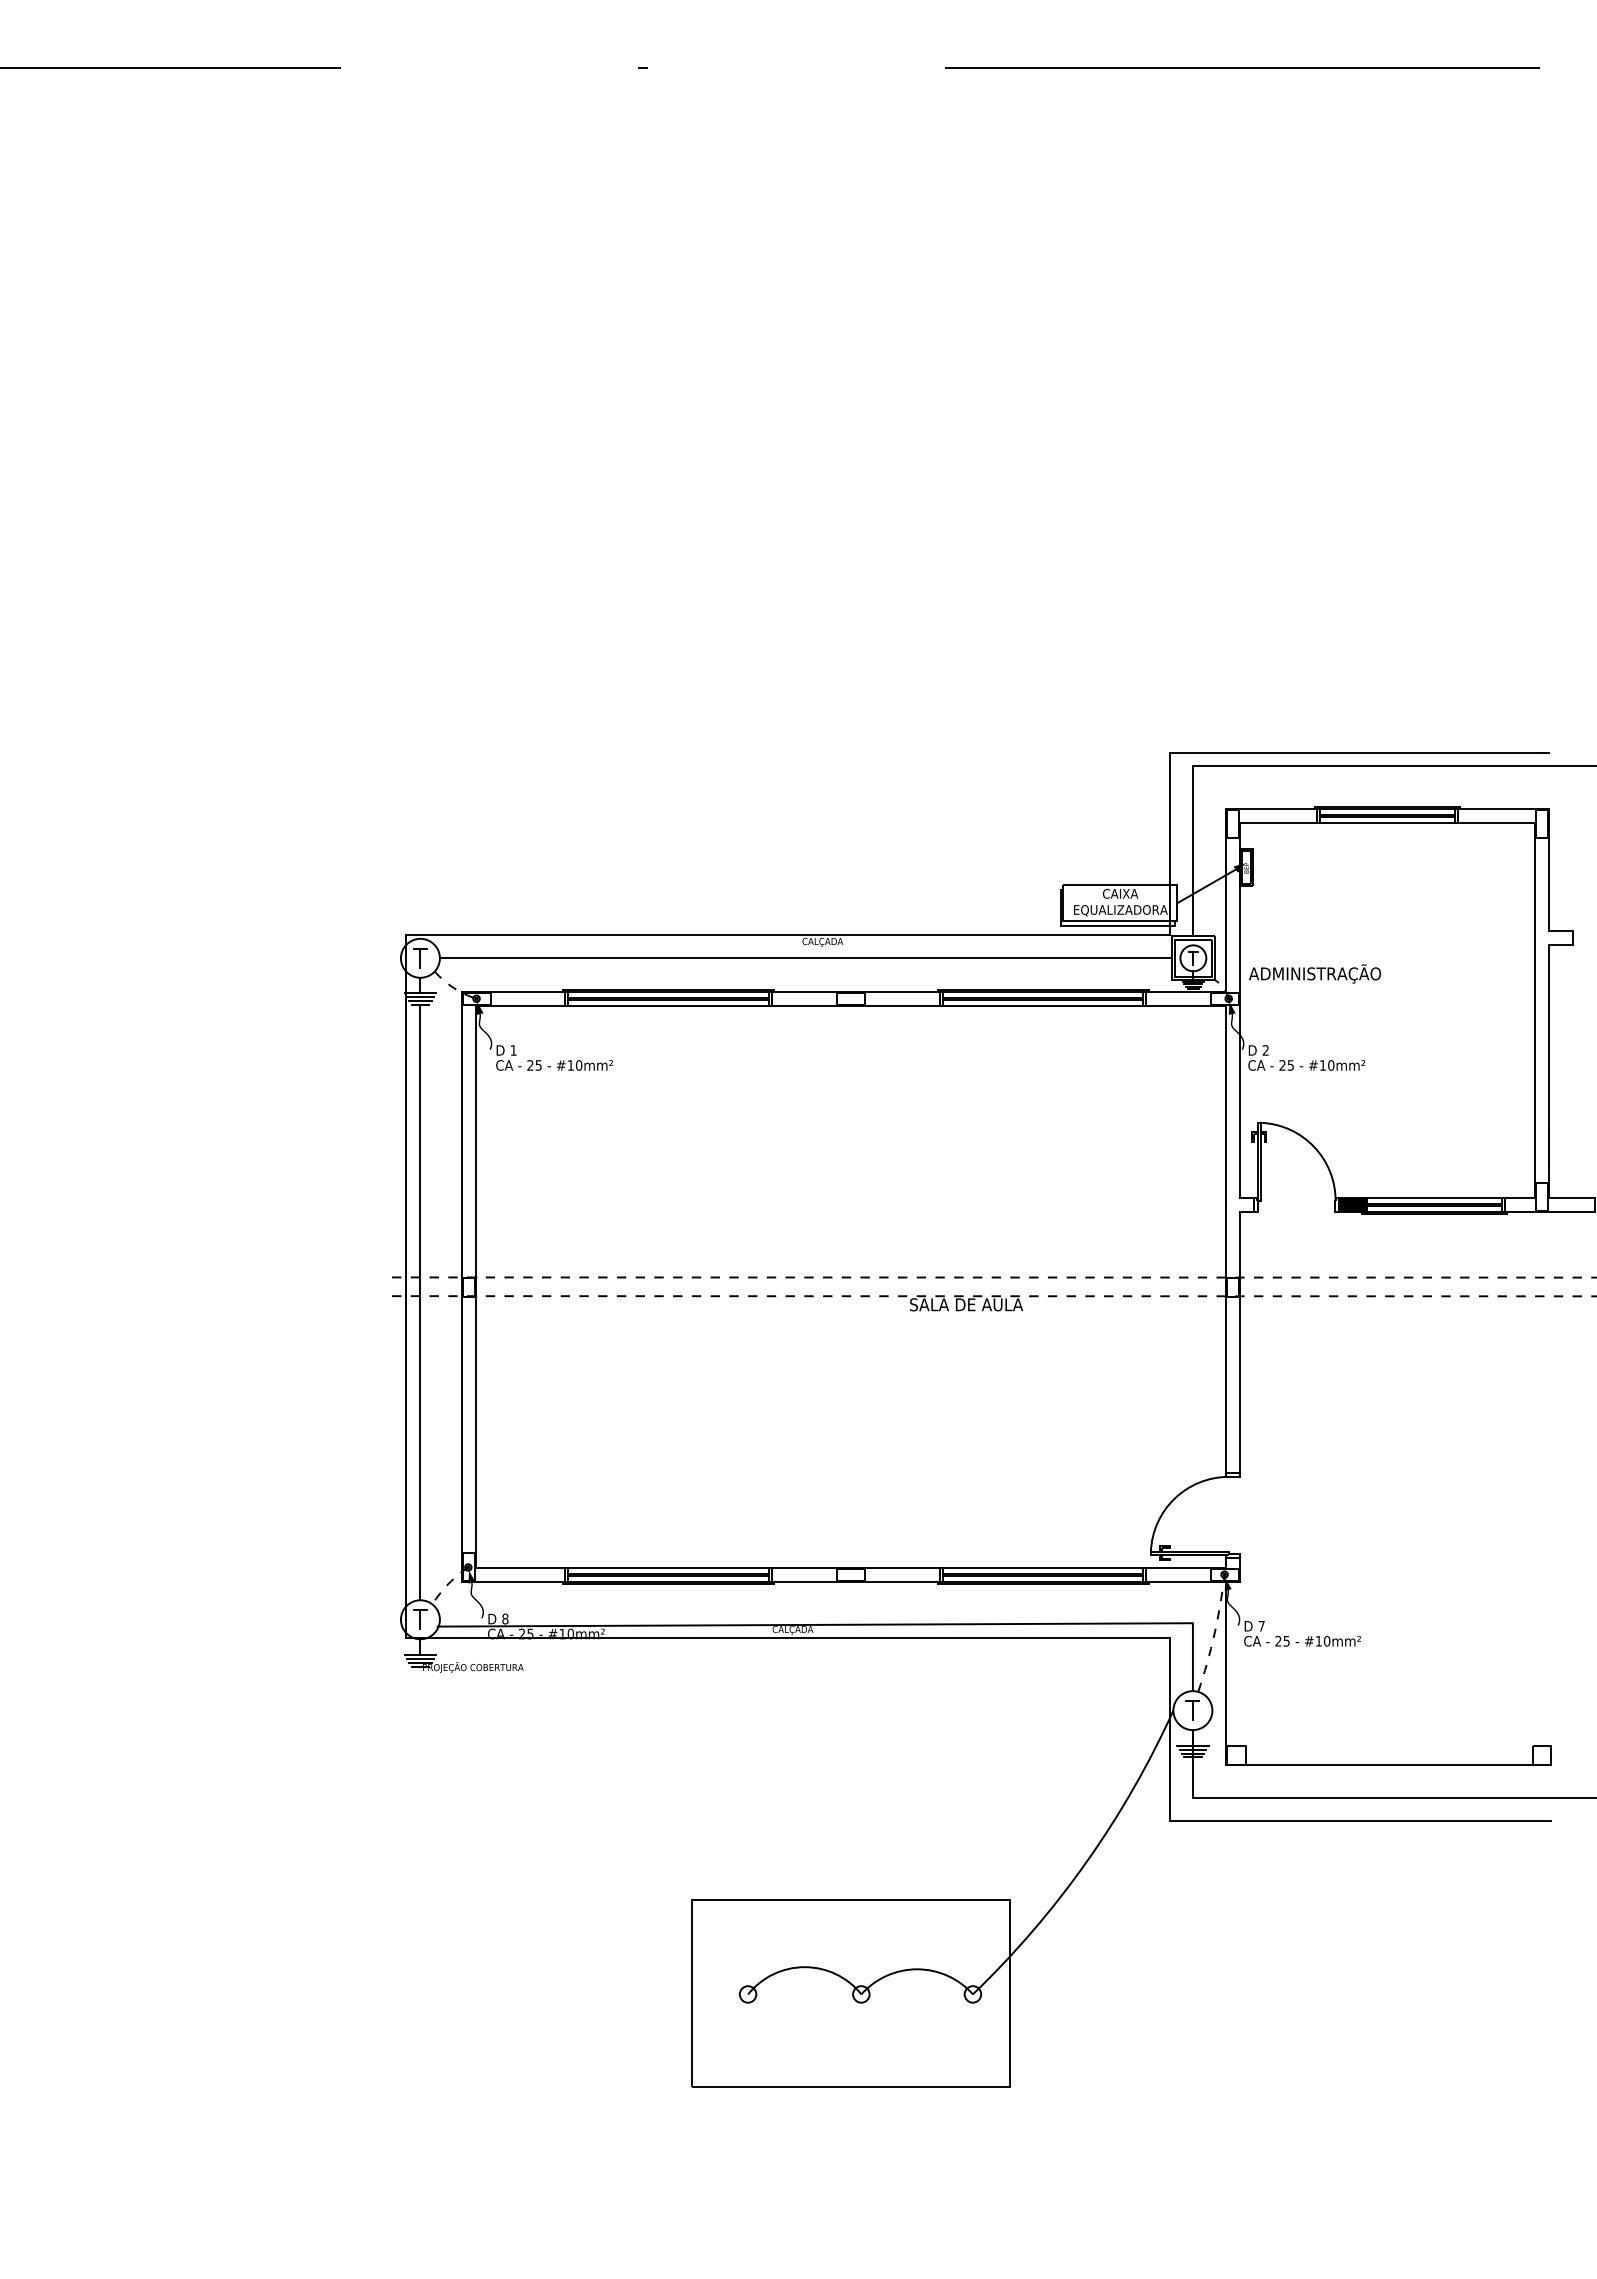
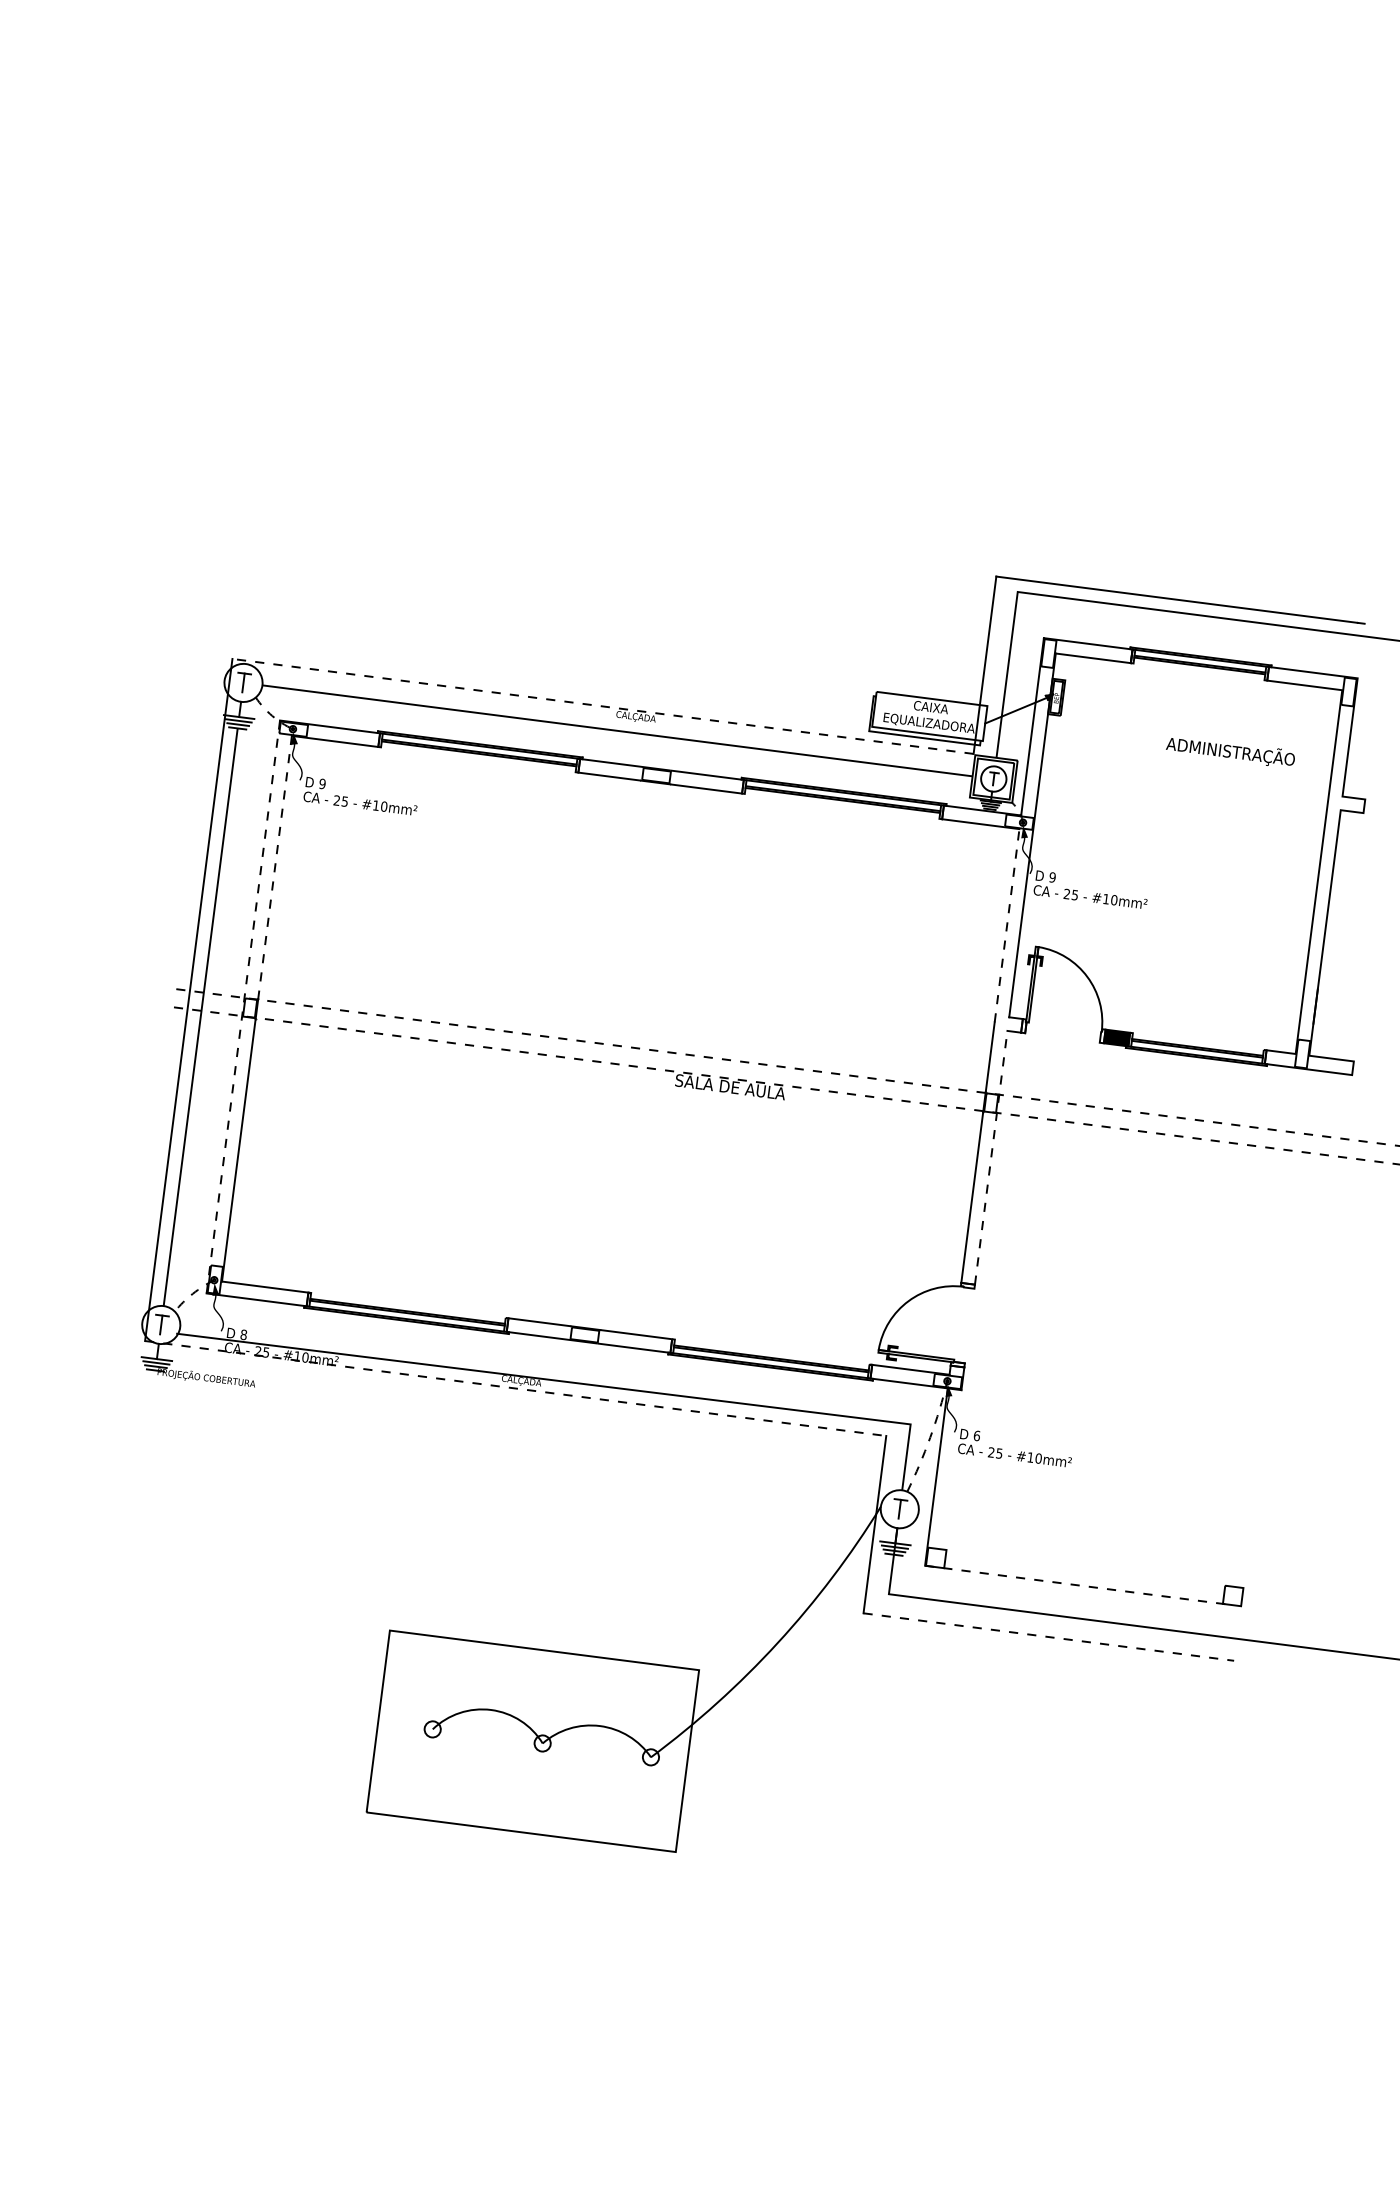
line: (1387, 823) -> (1198, 672), removed
line: (787, 935) -> (602, 706), solid -> dashed
text: (1315, 973) -> (1231, 751), moved
line: (668, 1005) -> (478, 759), removed
line: (1042, 1005) -> (841, 806), removed
text: (513, 1050) -> (322, 783), 1 -> 9
text: (1265, 1050) -> (1052, 877), 2 -> 9
line: (1225, 1105) -> (1006, 925), solid -> dashed
line: (476, 1141) -> (275, 867), solid -> dashed
line: (1434, 1197) -> (1198, 1041), removed
line: (462, 1286) -> (243, 1006), solid -> dashed
line: (1239, 1342) -> (990, 1157), solid -> dashed
line: (668, 1567) -> (408, 1305), removed
line: (1042, 1567) -> (771, 1351), removed
text: (1261, 1625) -> (976, 1435), 7 -> 6
line: (787, 1638) -> (515, 1388), solid -> dashed
line: (1380, 1764) -> (1075, 1584), solid -> dashed
line: (1360, 1820) -> (1048, 1636), solid -> dashed

